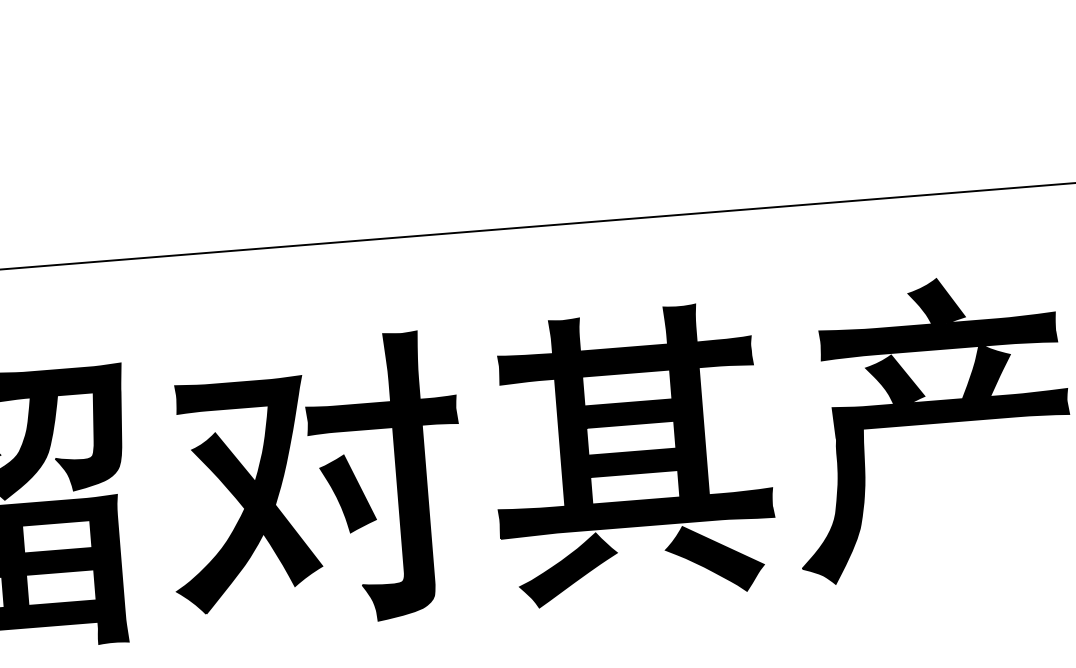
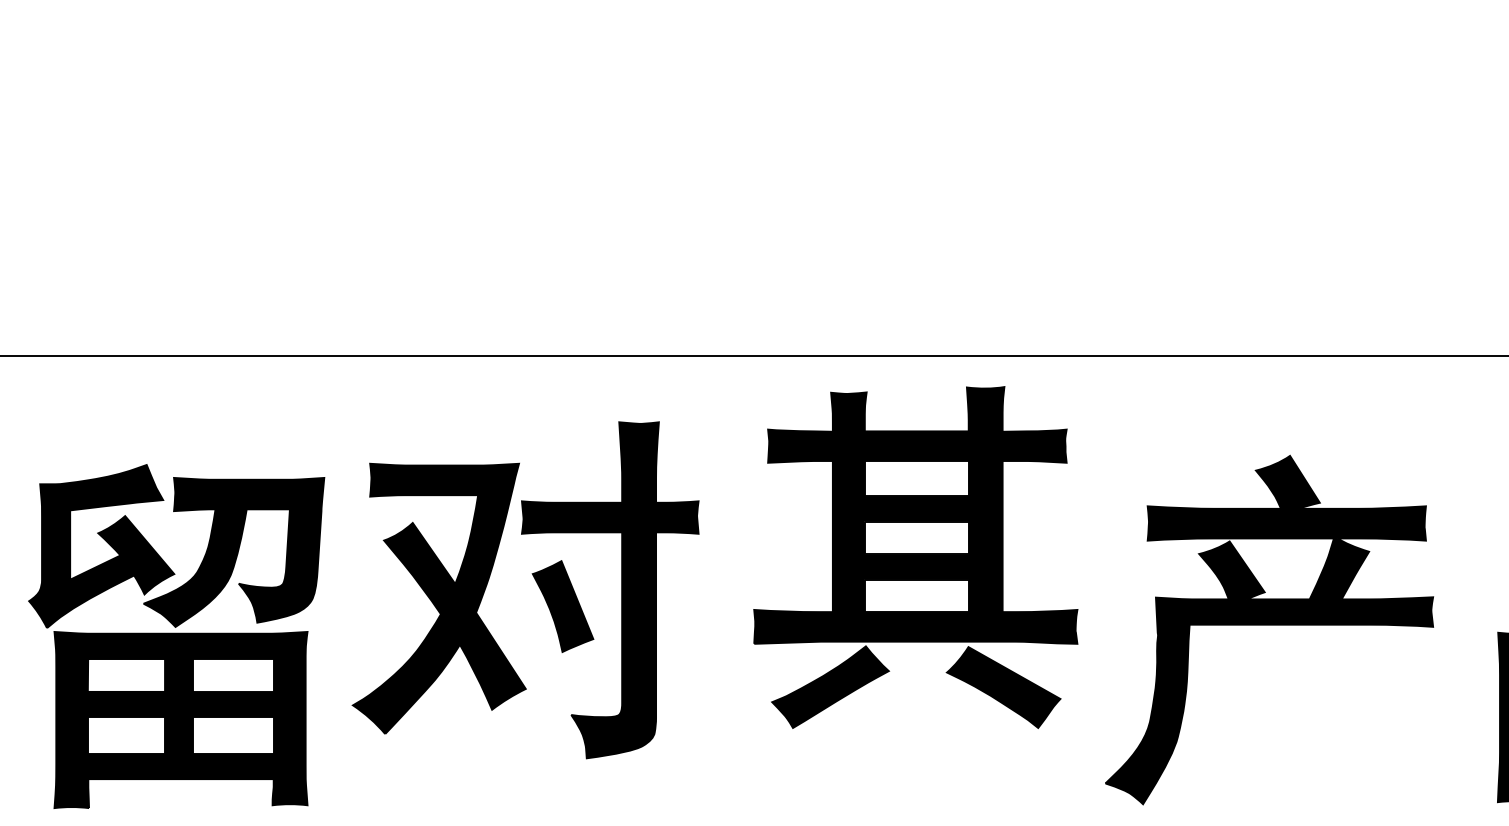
part: (631, 454) -> (915, 557), moved
part: (325, 477) -> (537, 585), moved

